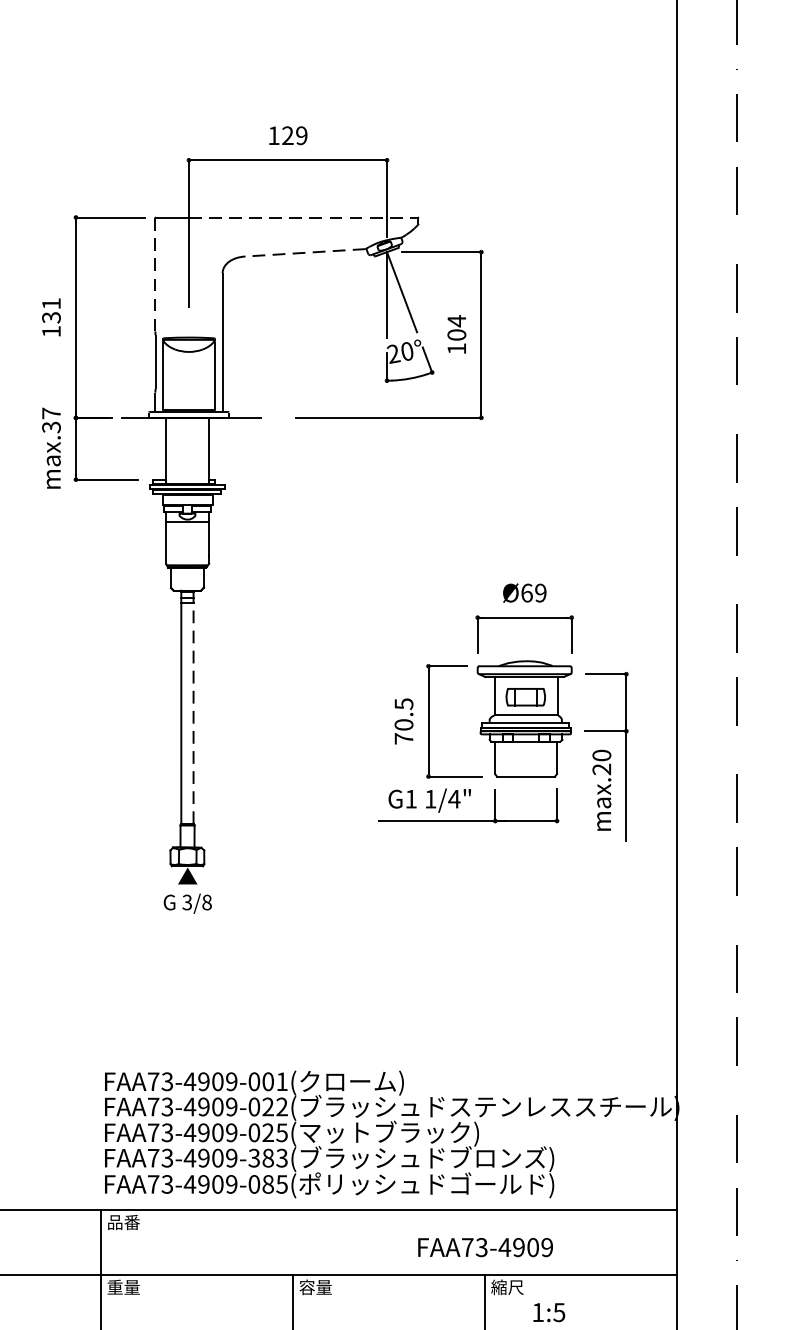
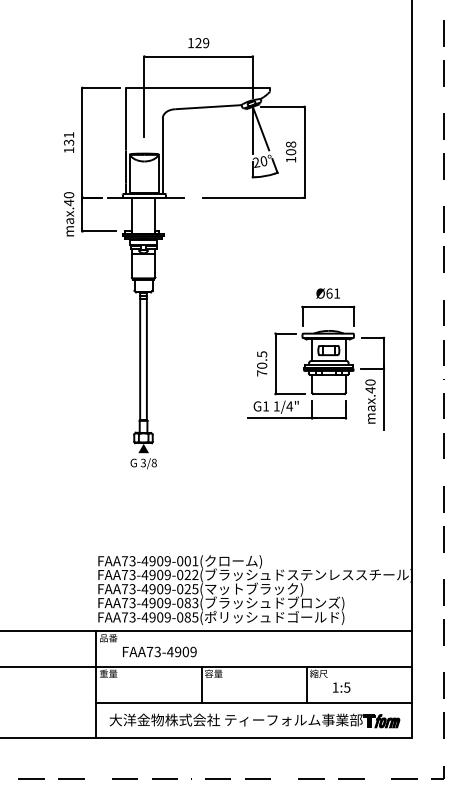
line: (302, 216) -> (206, 87), dashed -> solid
line: (306, 253) -> (208, 107), dashed -> solid
line: (154, 275) -> (125, 119), dashed -> solid
text: (457, 320) -> (291, 144), 104 -> 108
text: (52, 421) -> (69, 199), max.37 -> max.40
text: (541, 592) -> (337, 293), Ø69 -> Ø61
line: (192, 707) -> (146, 356), dashed -> solid
text: (601, 768) -> (370, 389), max.20 -> max.40
text: (254, 1157) -> (180, 602), FAA73-4909-383( -> FAA73-4909-083(
text: (485, 1246) -> (159, 651), moved

